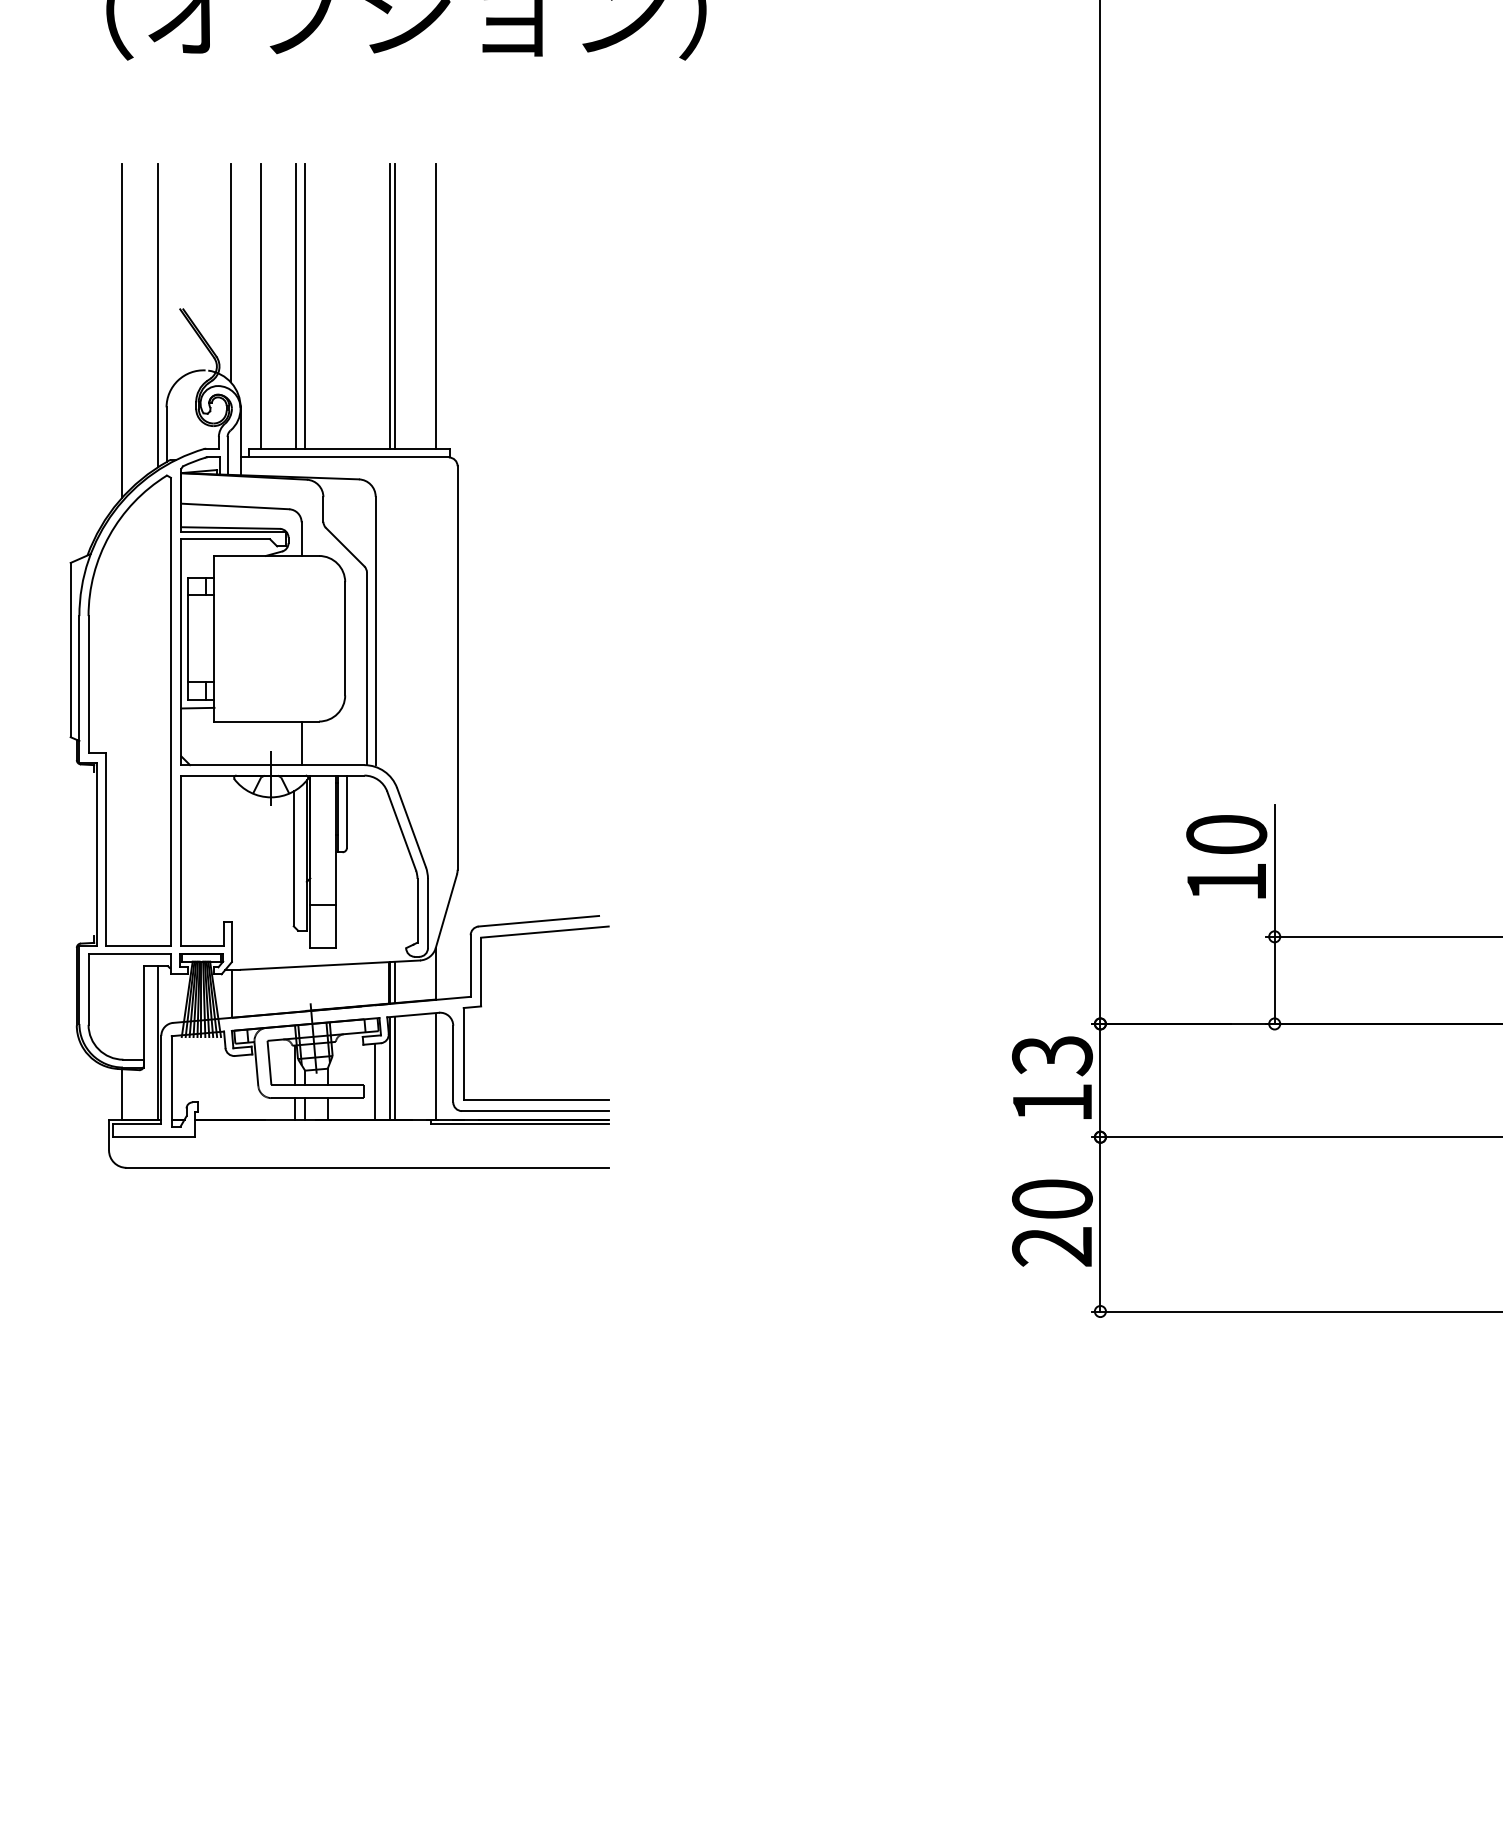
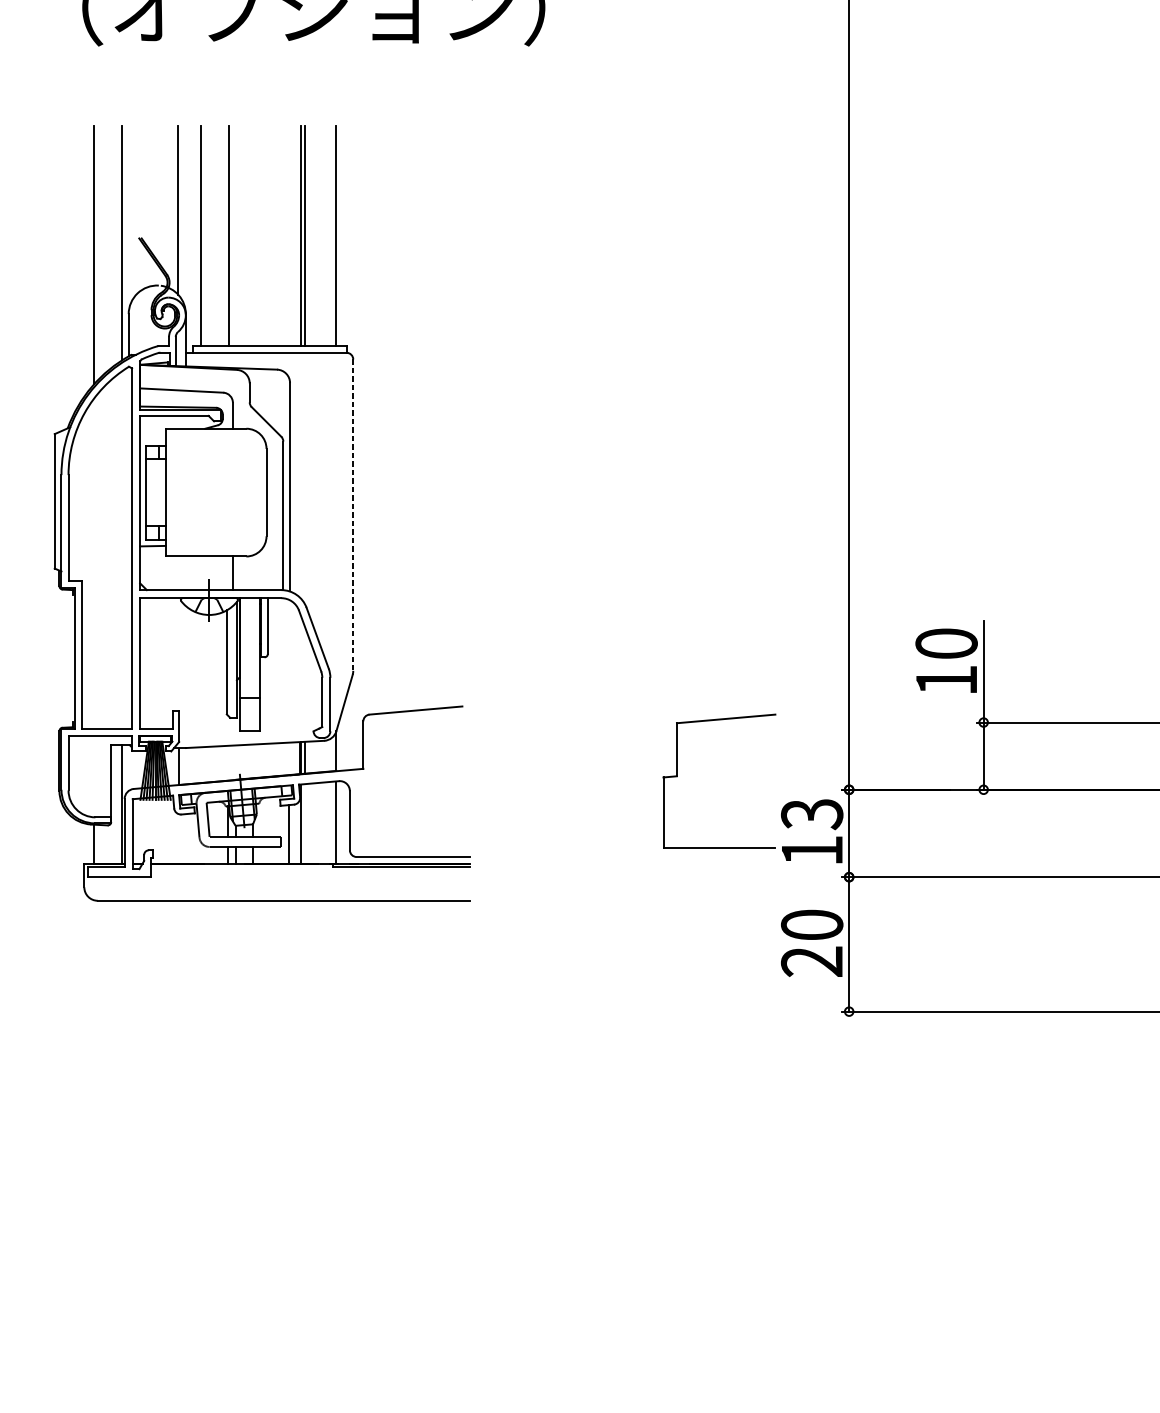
line: (305, 305) -> (235, 235), removed
line: (457, 668) -> (353, 515), solid -> dashed
part: (482, 1006) -> (677, 776), moved
line: (394, 1067) -> (304, 823), removed

